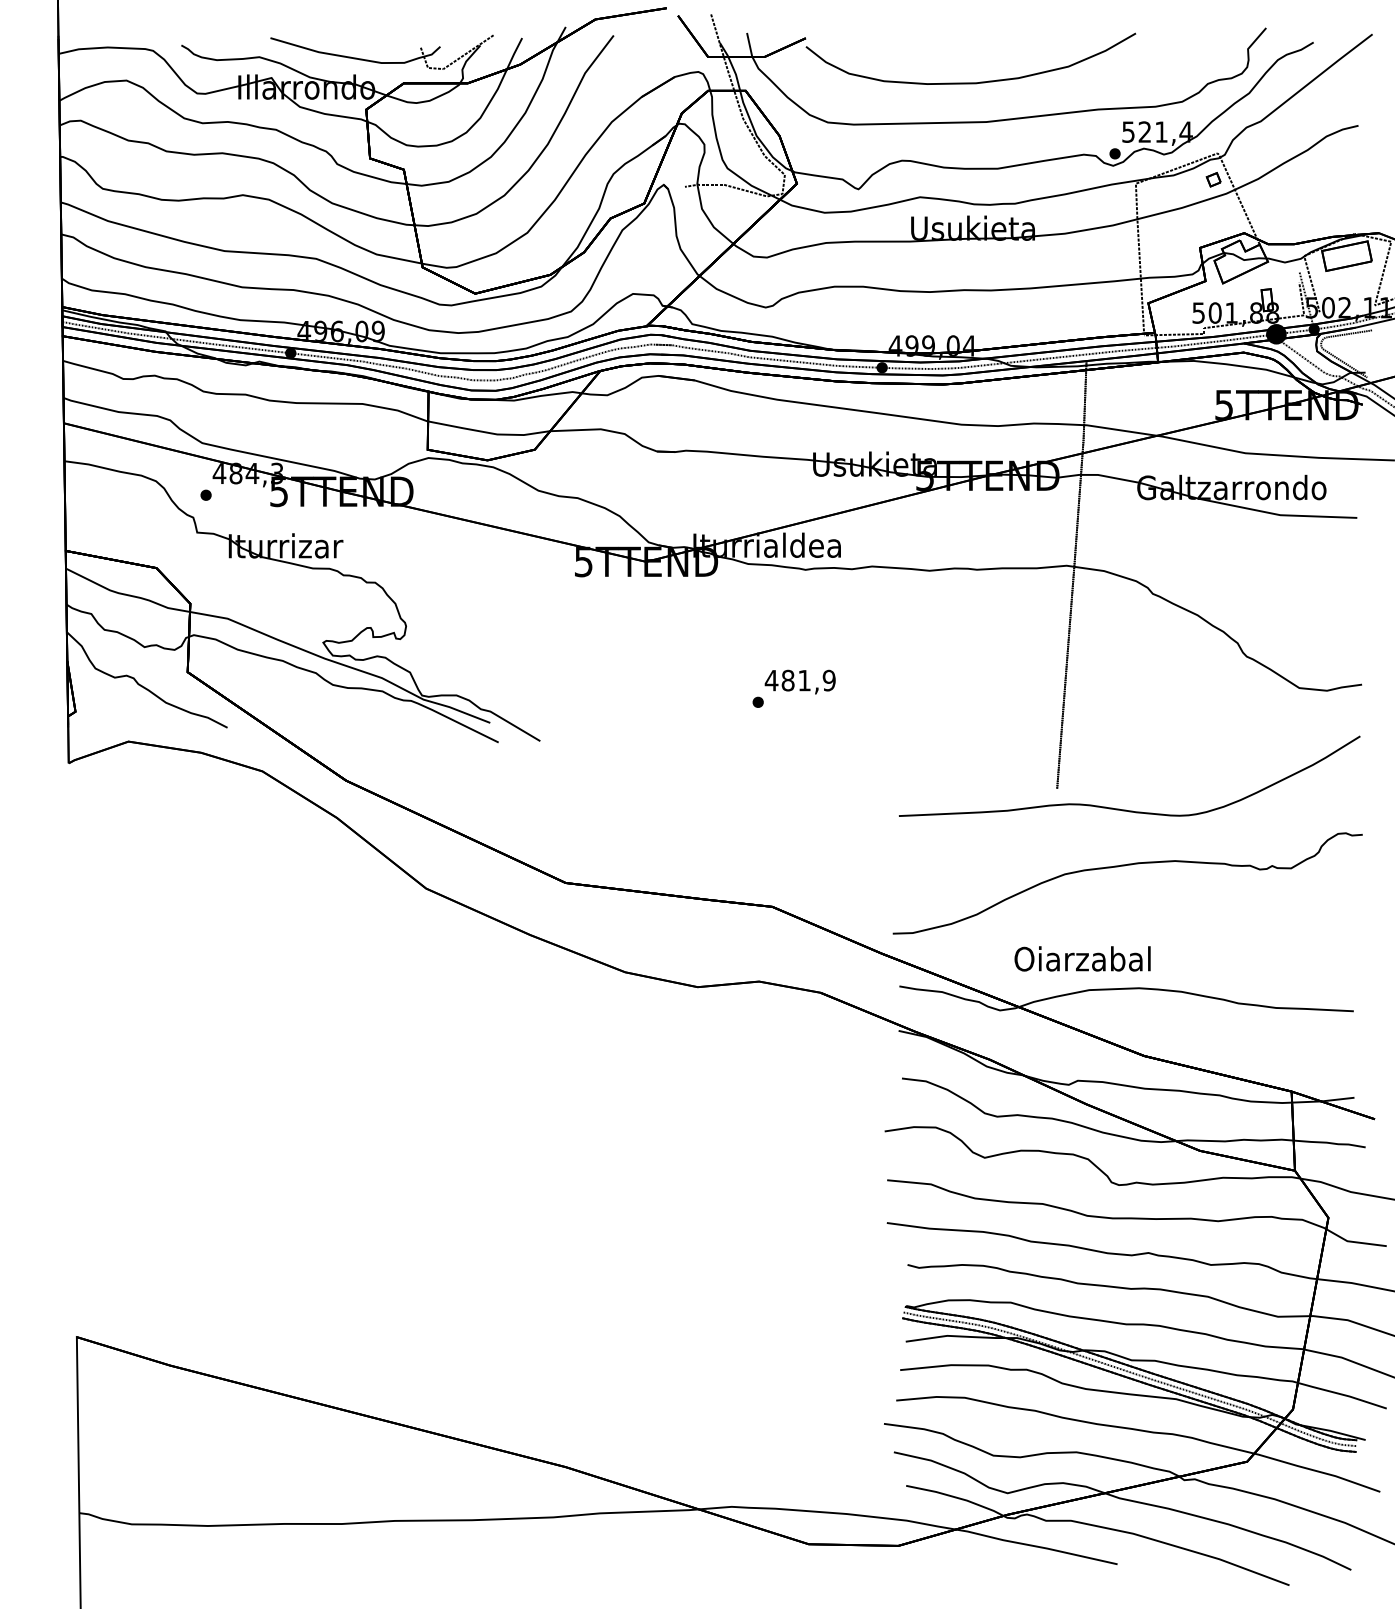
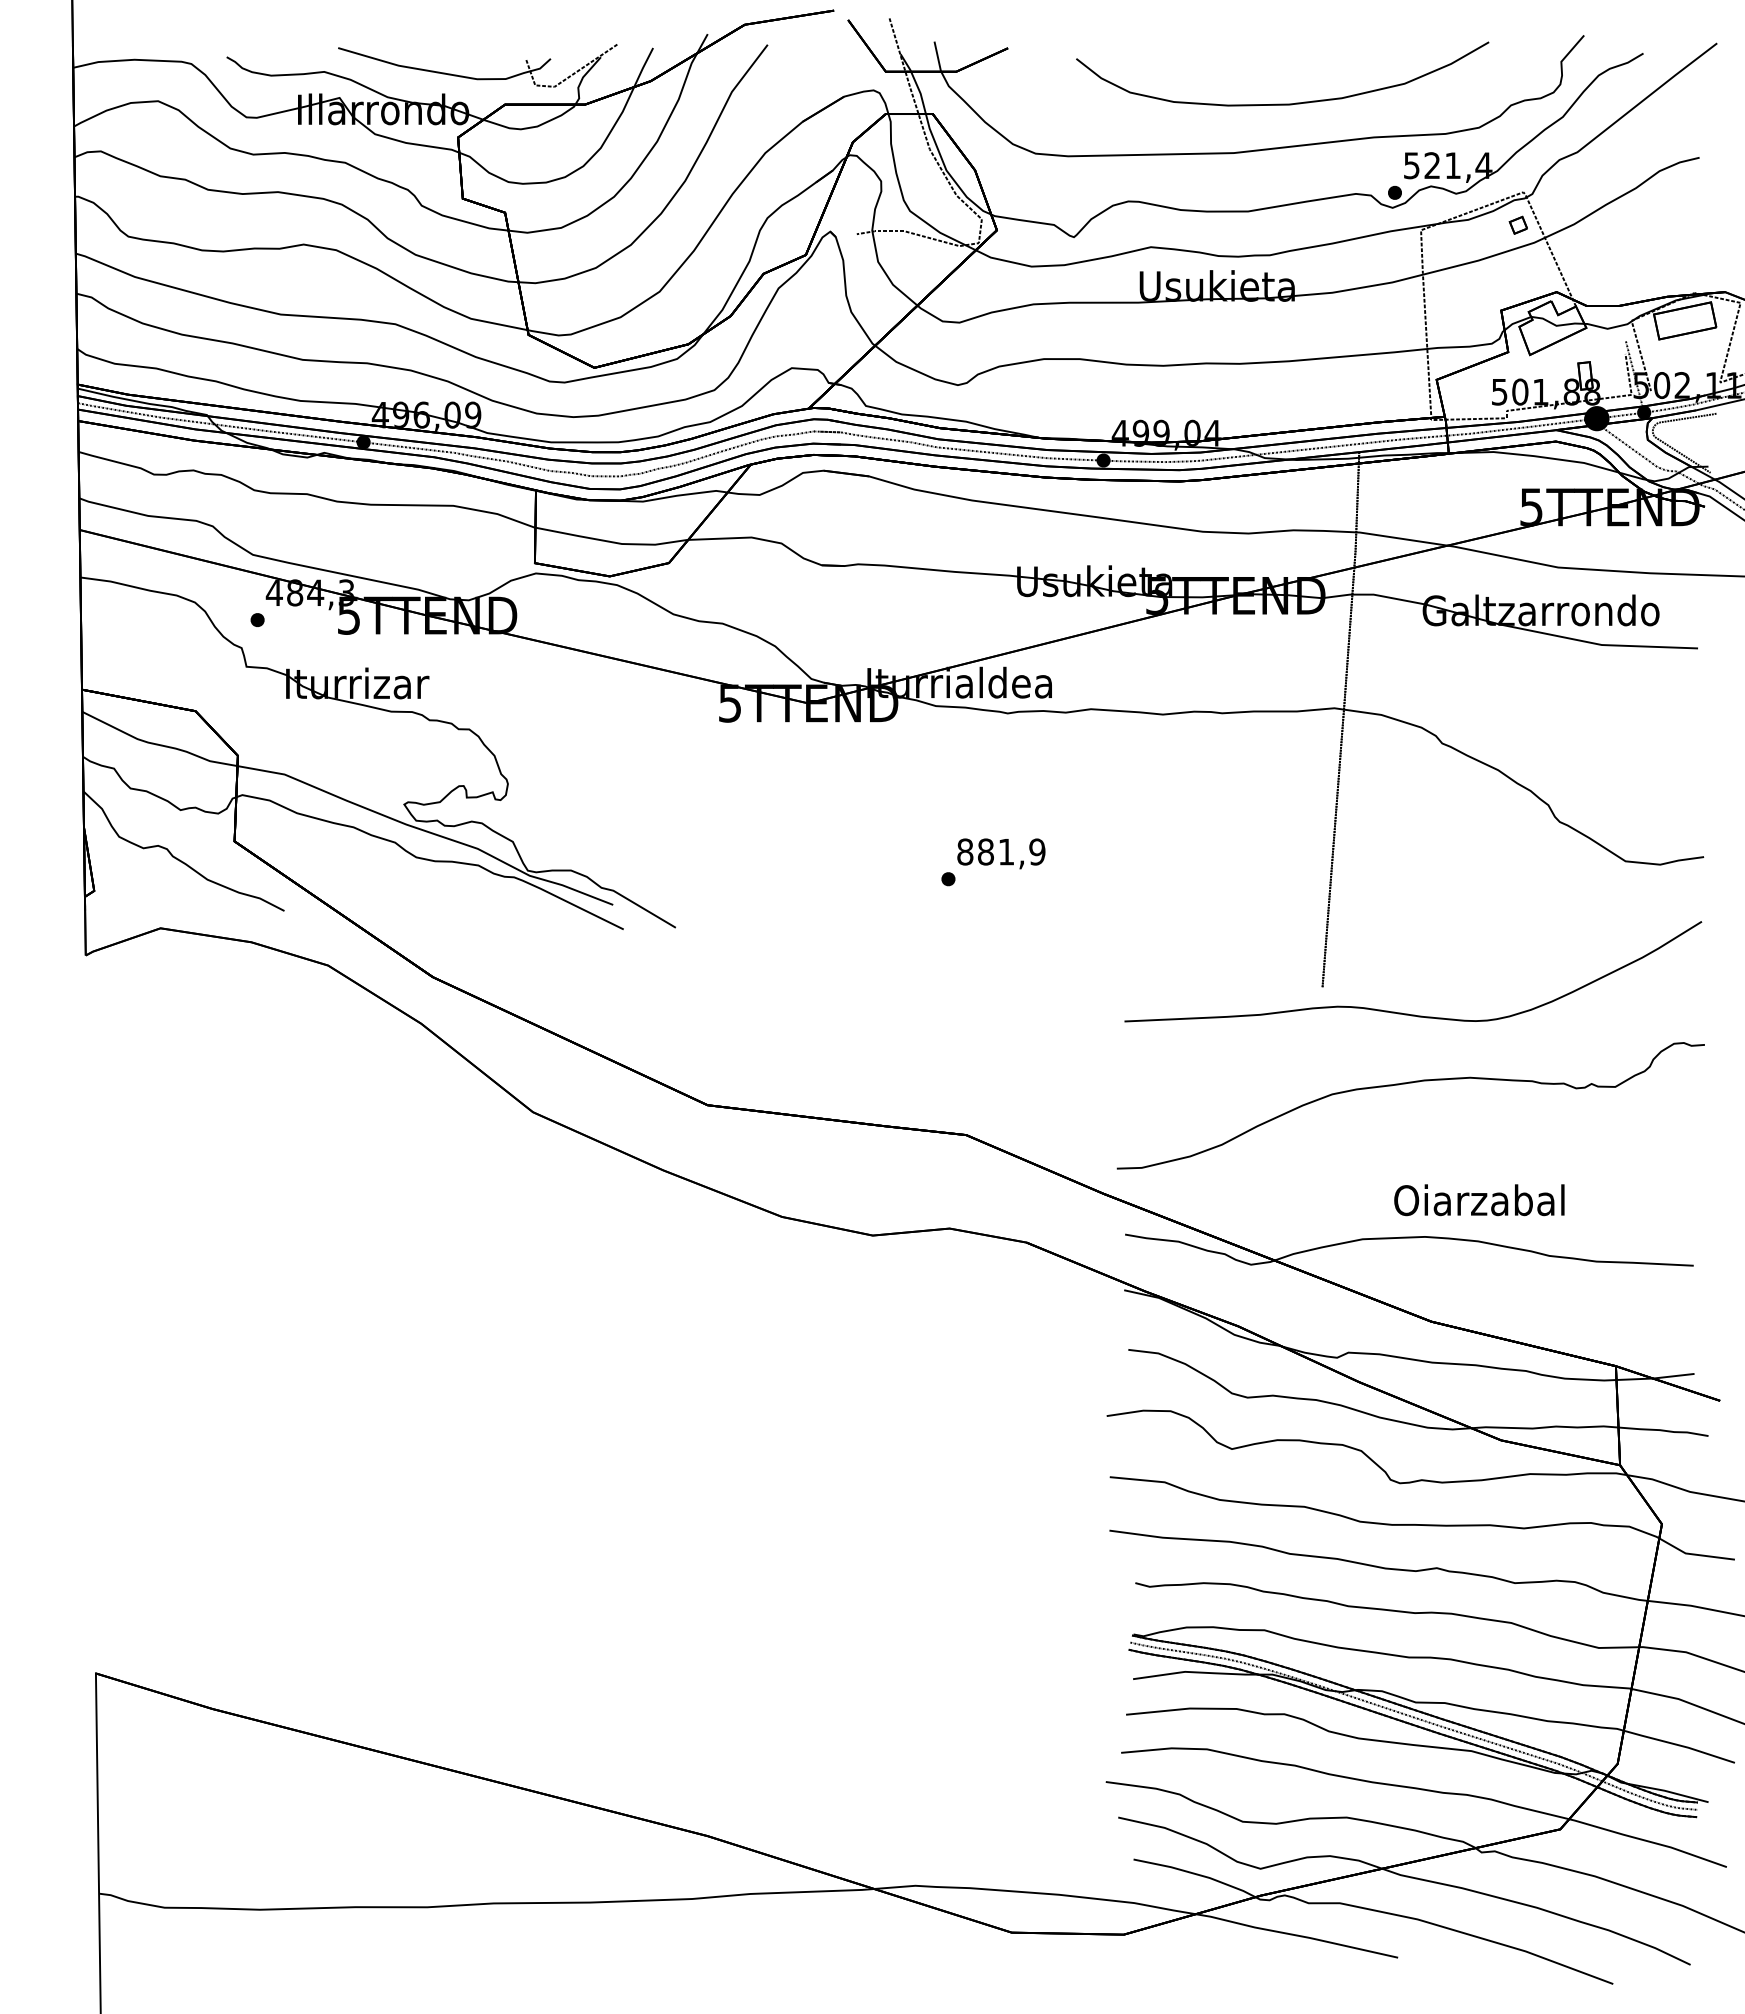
part: (970, 82) -> (1282, 103), moved
text: (771, 680) -> (964, 851), 481,9 -> 881,9
text: (1082, 959) -> (1479, 1200), moved

